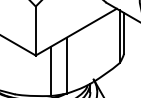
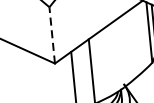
line: (35, 31) -> (51, 35), solid -> dashed

